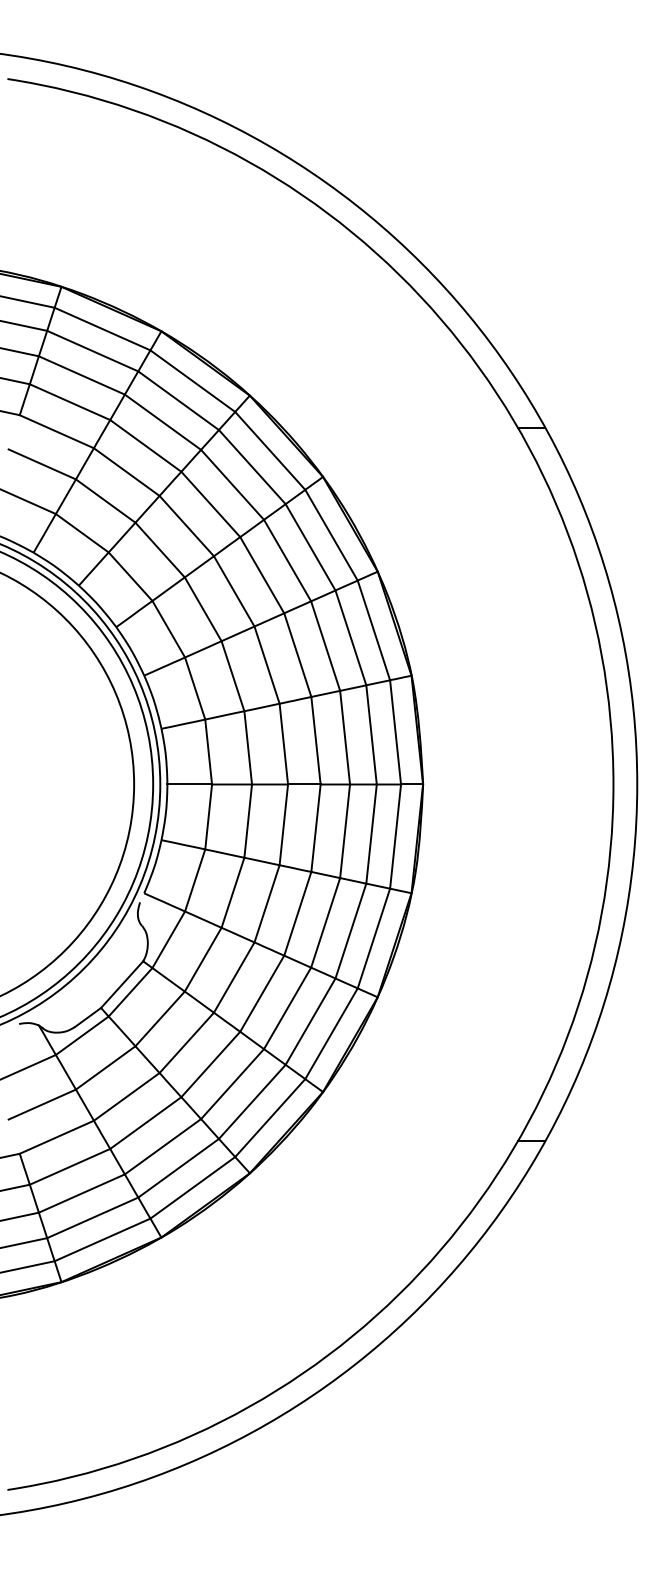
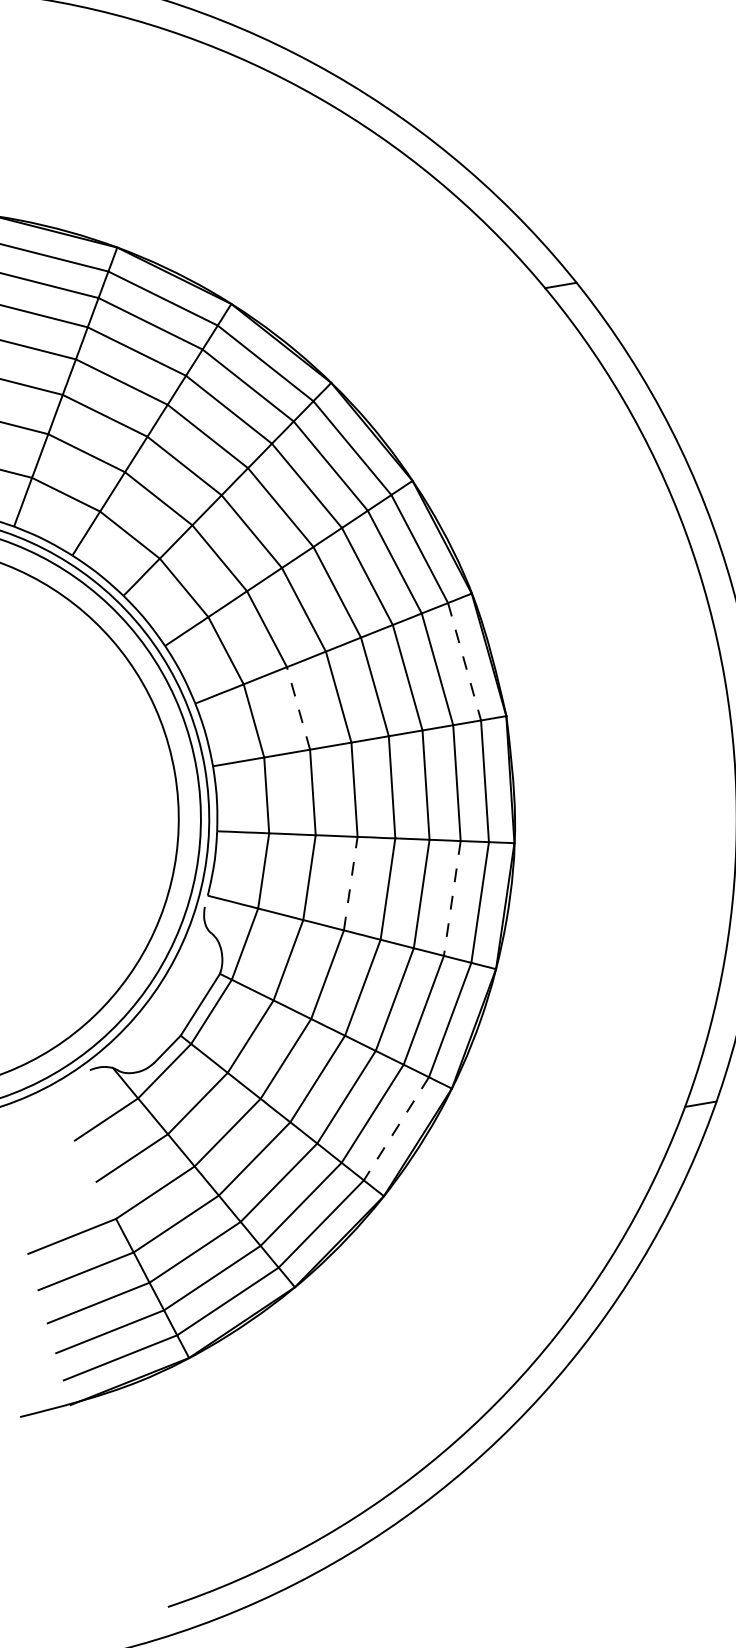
line: (395, 732) -> (464, 661), solid -> dashed
line: (248, 747) -> (298, 707), solid -> dashed
line: (267, 903) -> (351, 883), solid -> dashed
line: (350, 931) -> (451, 899), solid -> dashed
line: (269, 1118) -> (395, 1129), solid -> dashed

